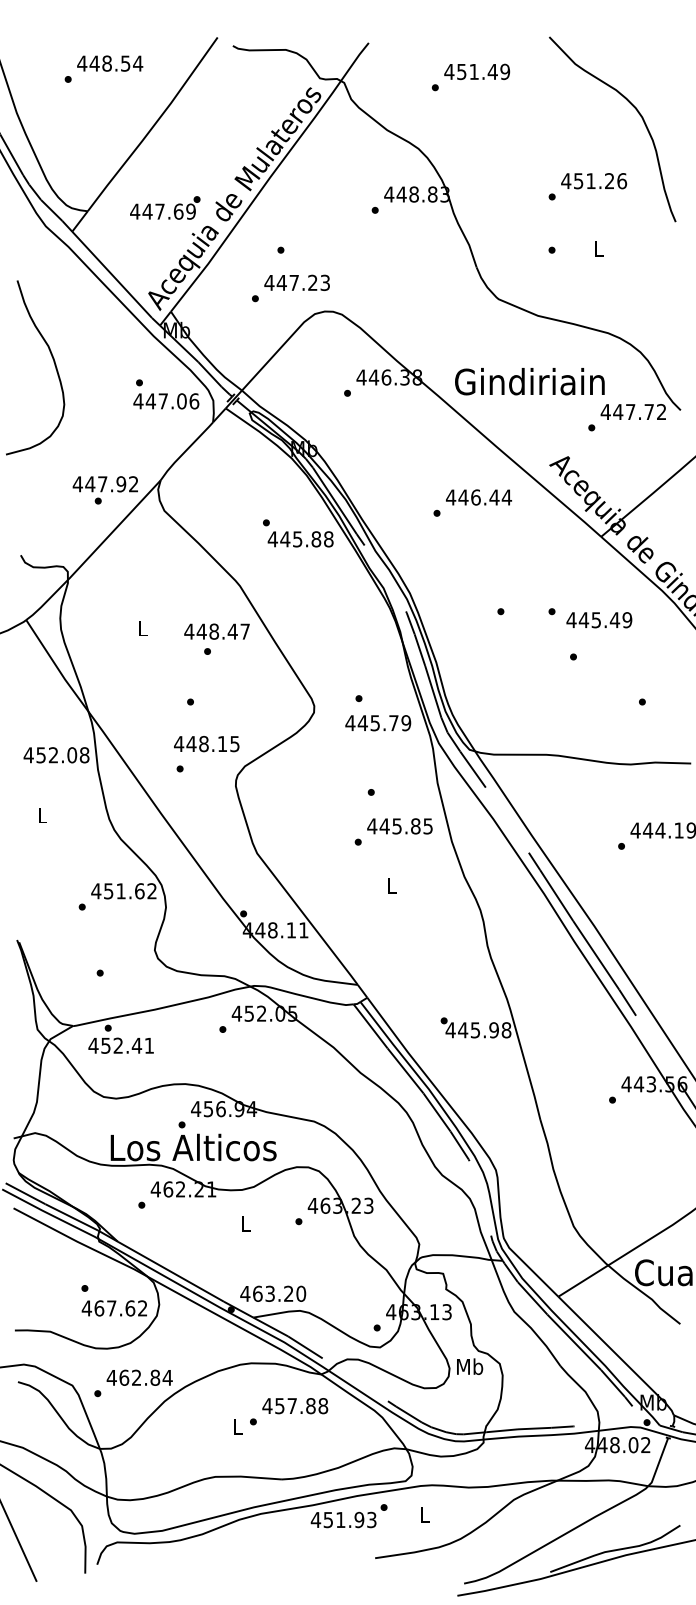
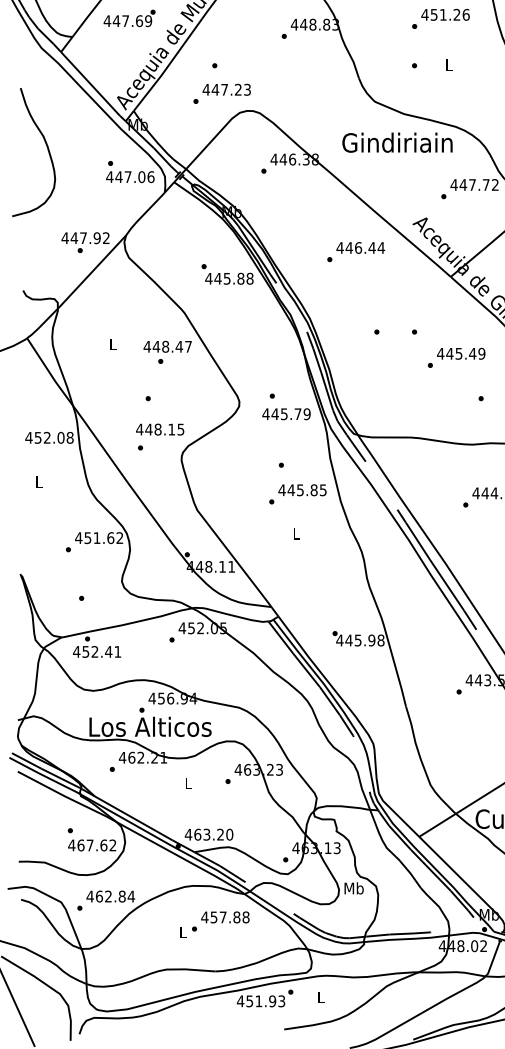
text: (165, 207) -> (129, 18), moved
text: (529, 381) -> (397, 142), moved
text: (599, 620) -> (461, 354), moved

